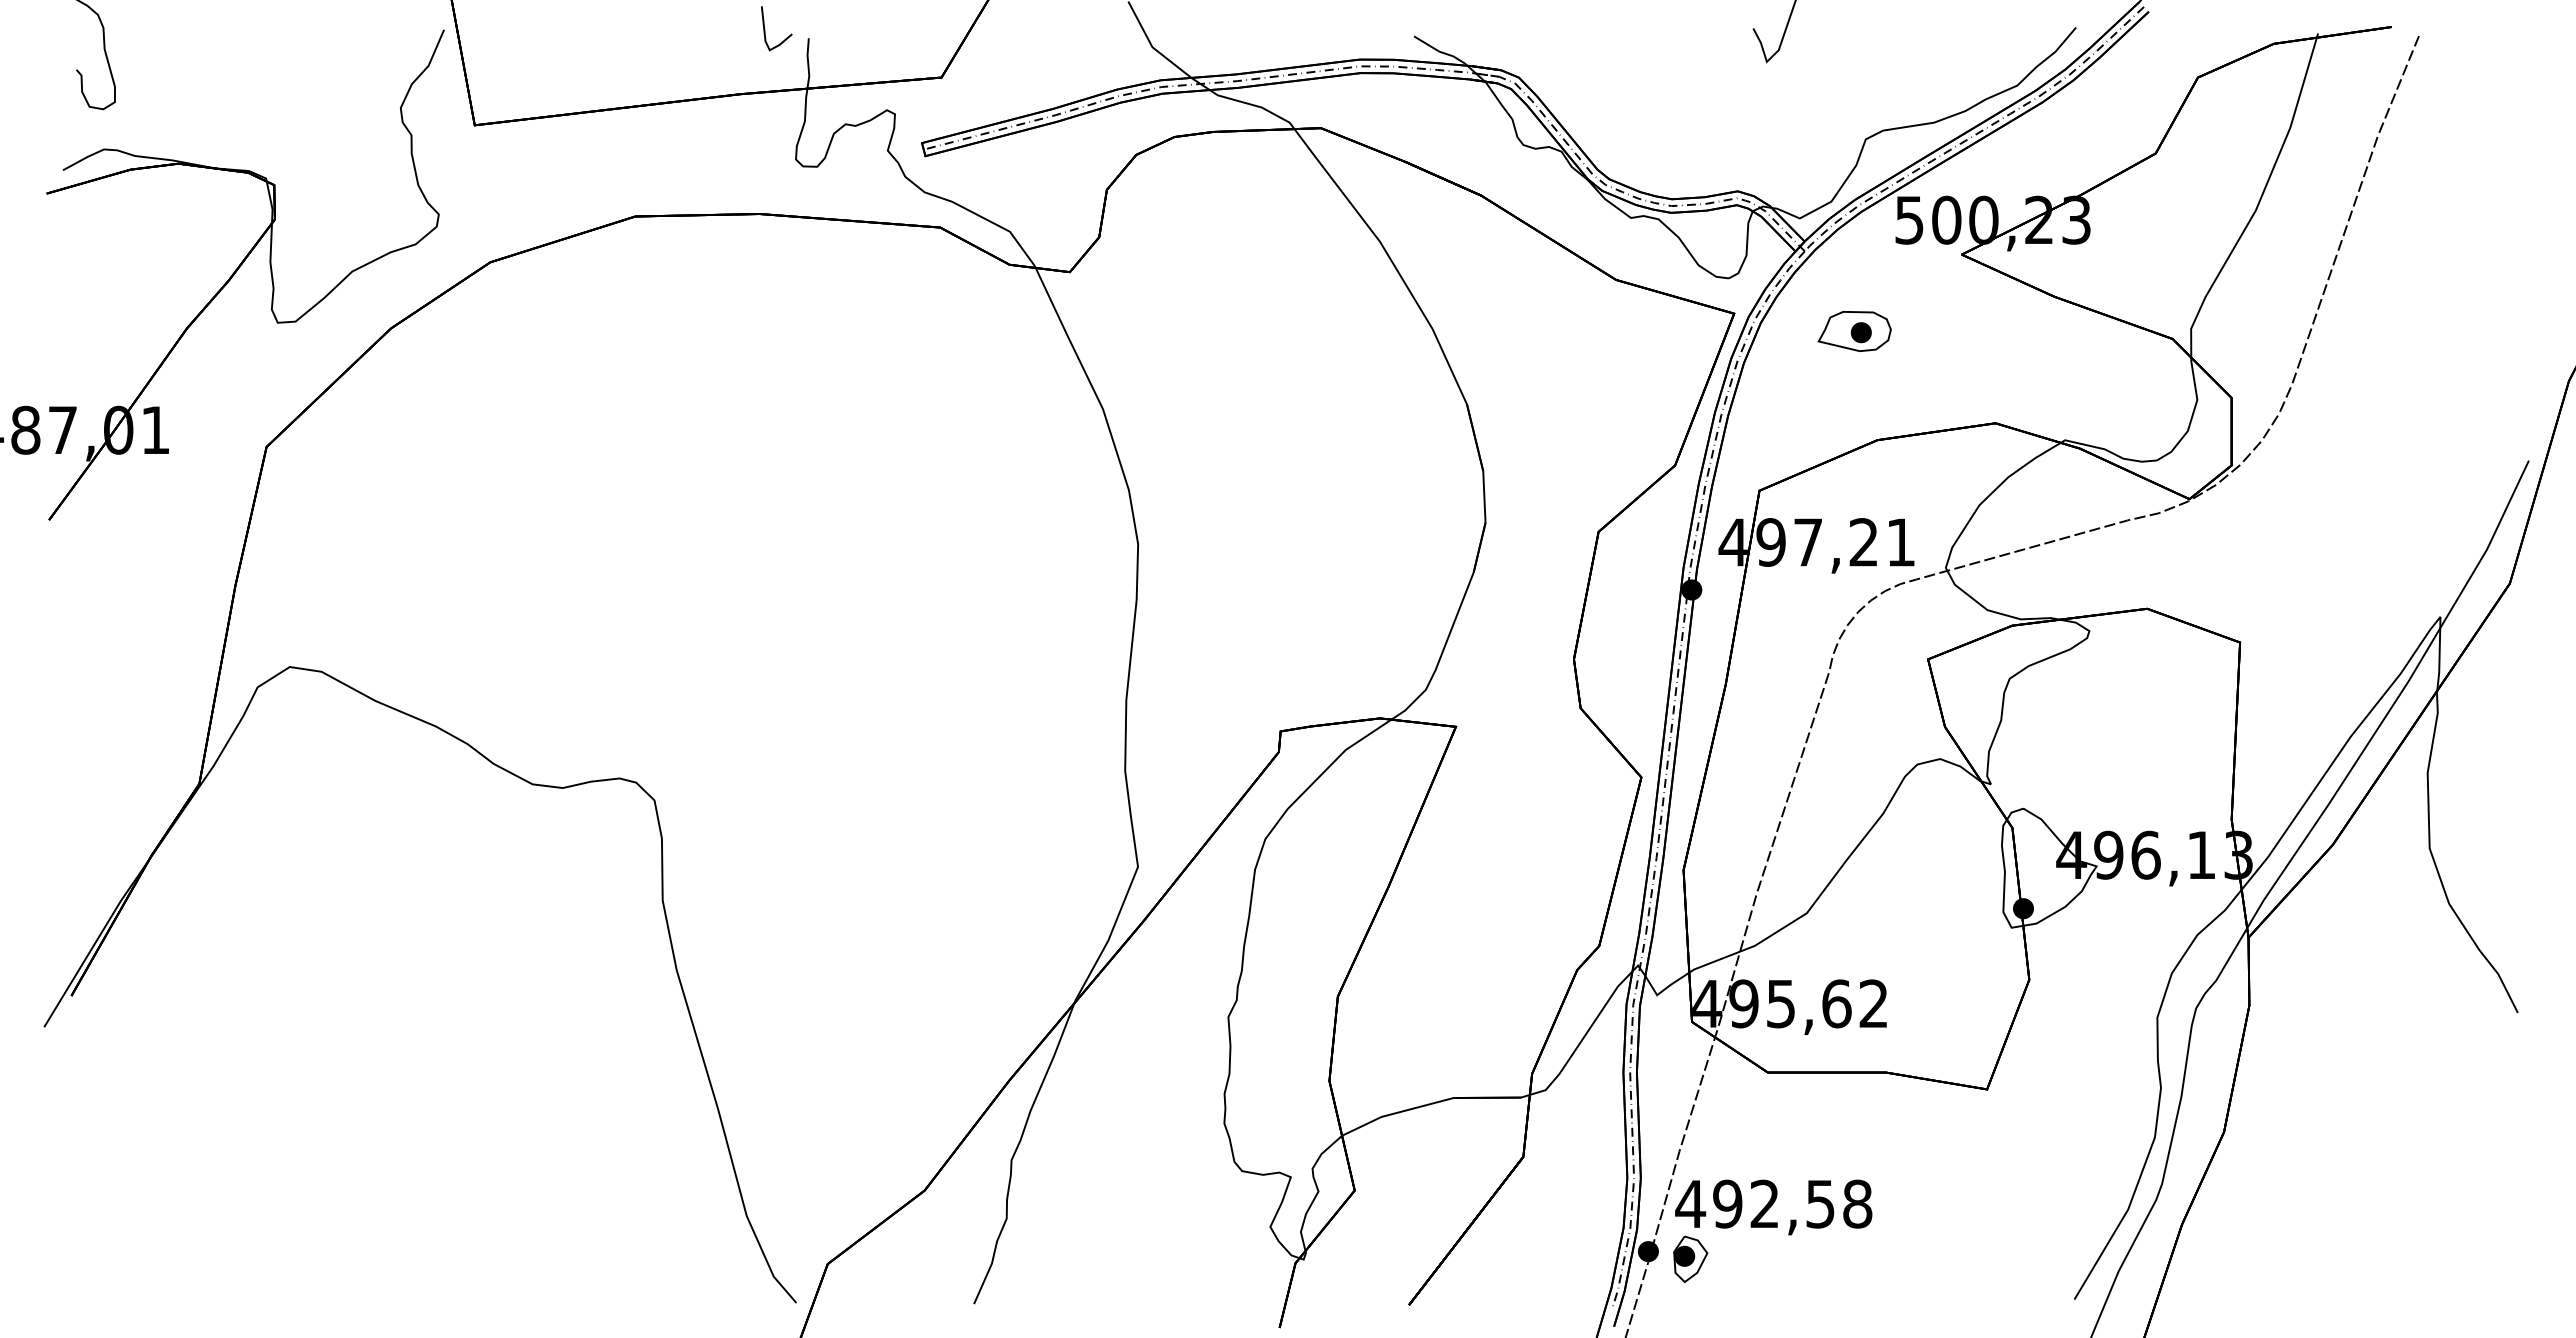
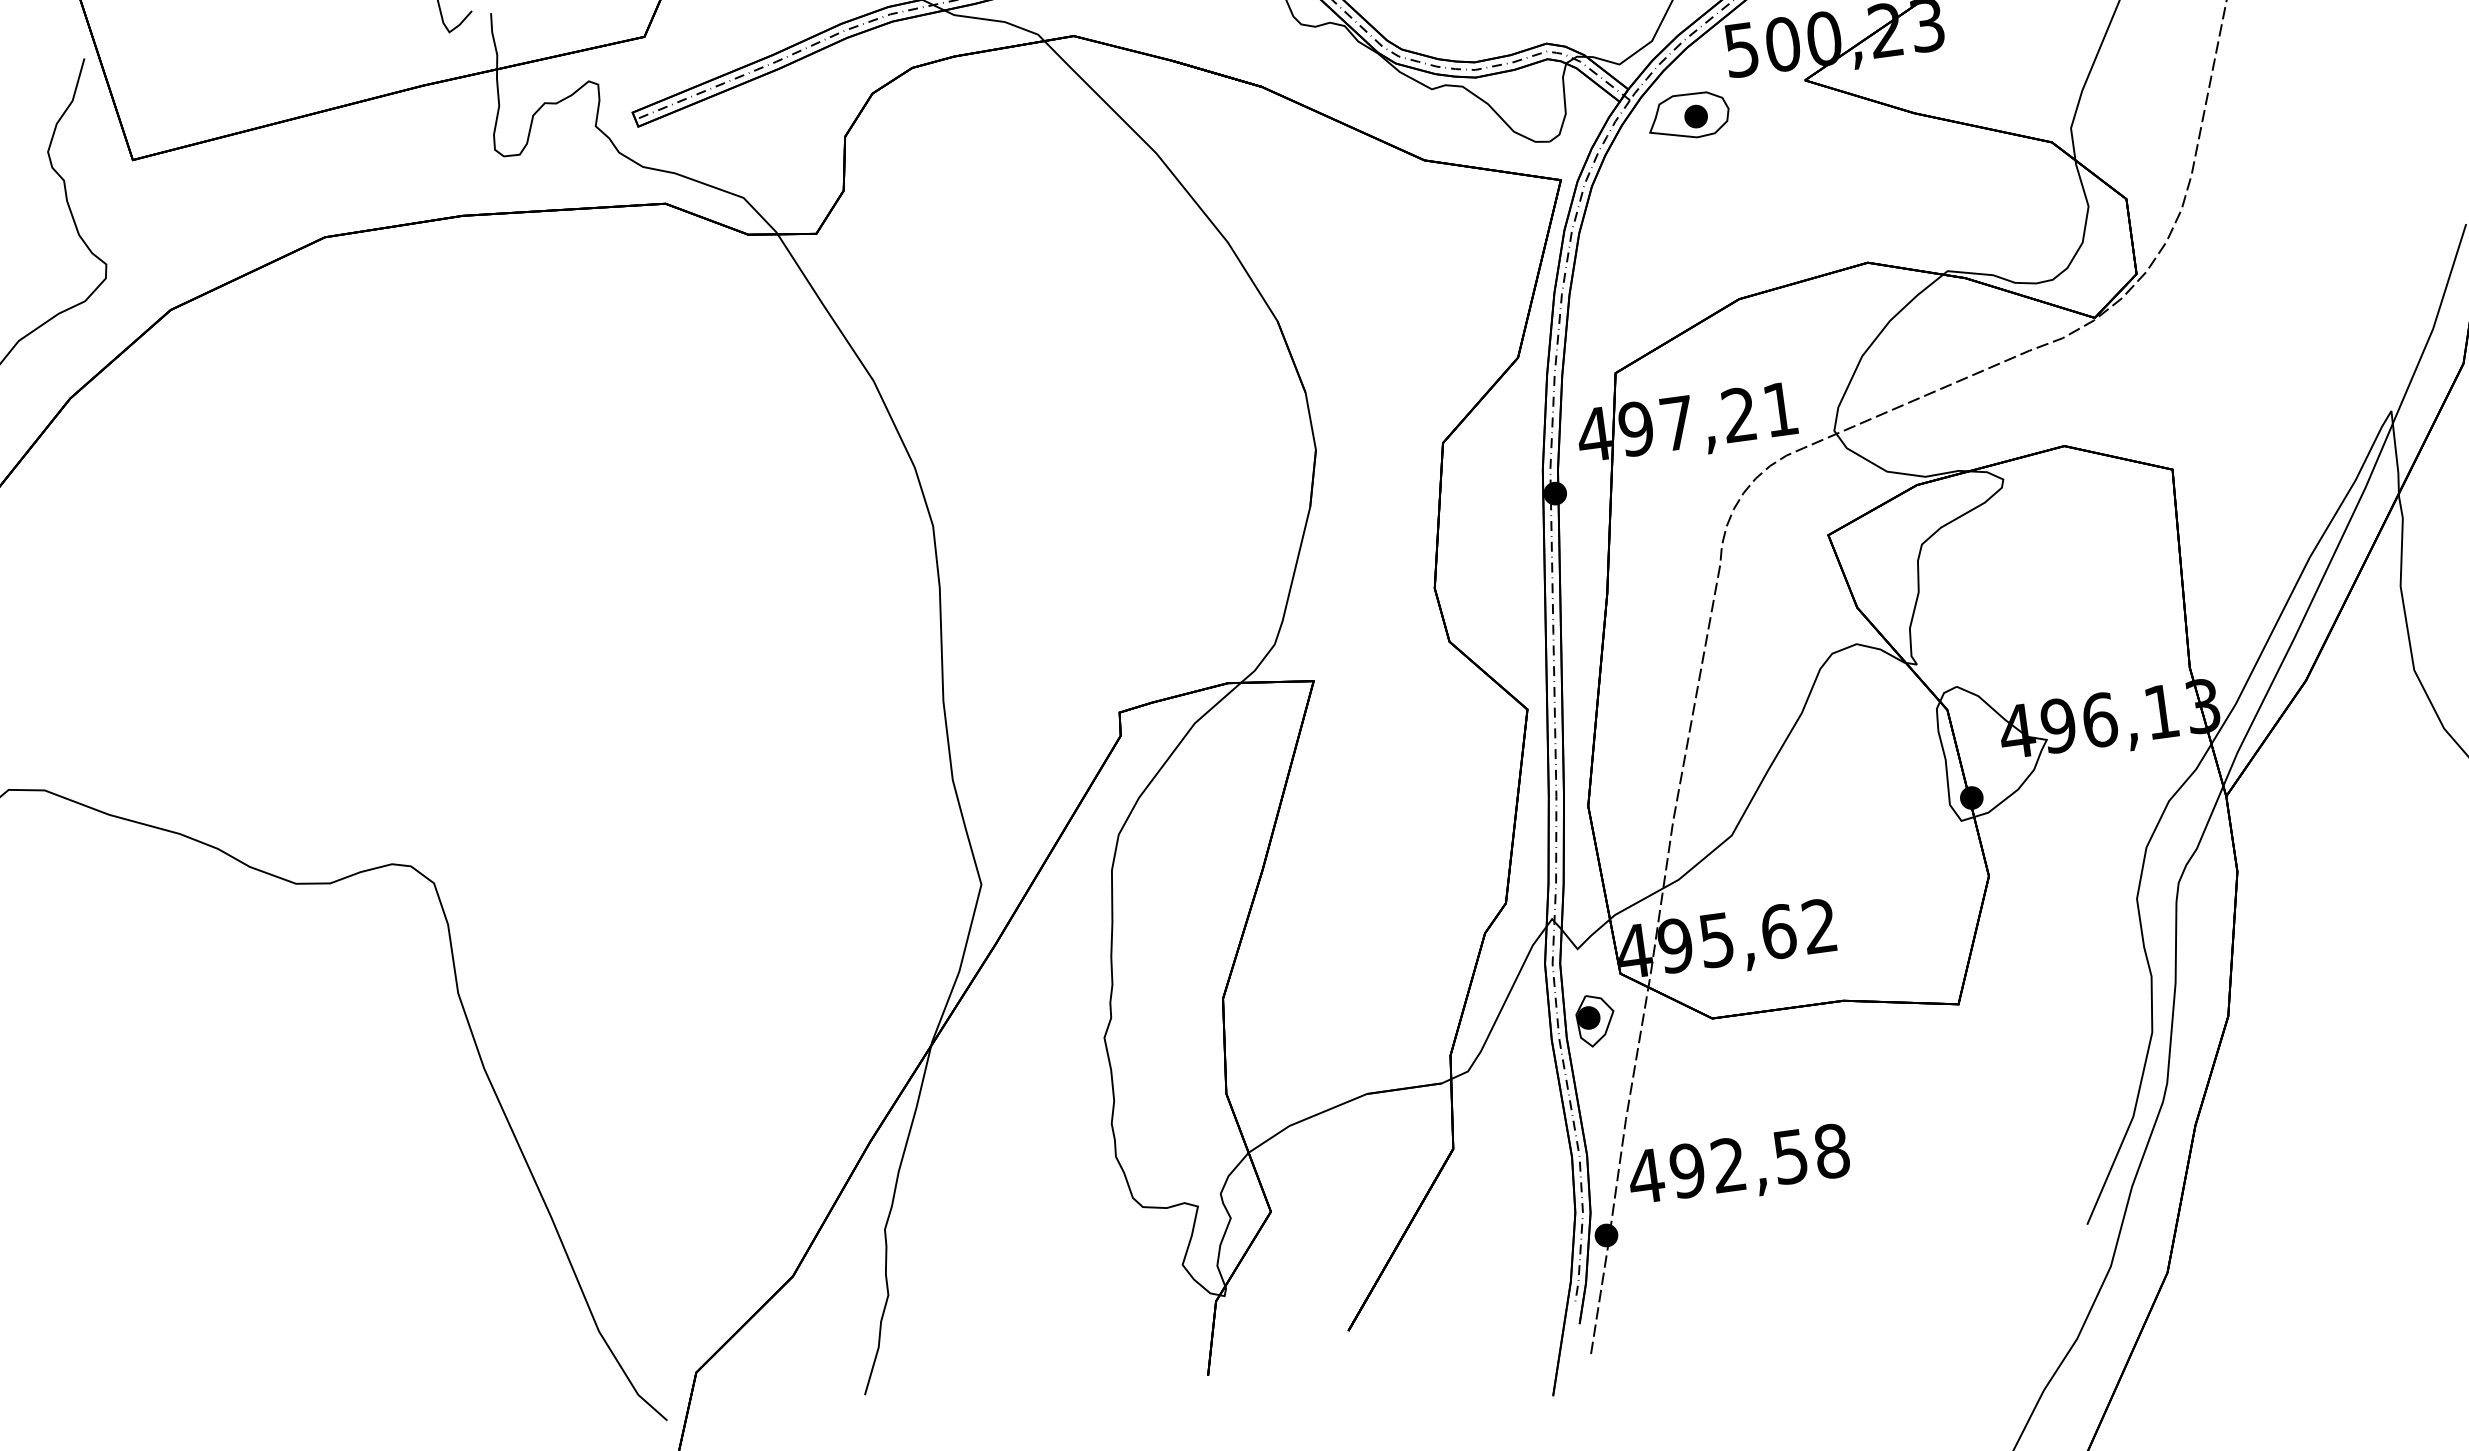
part: (1854, 331) -> (1688, 116), moved
part: (1690, 1259) -> (1595, 1020), moved

